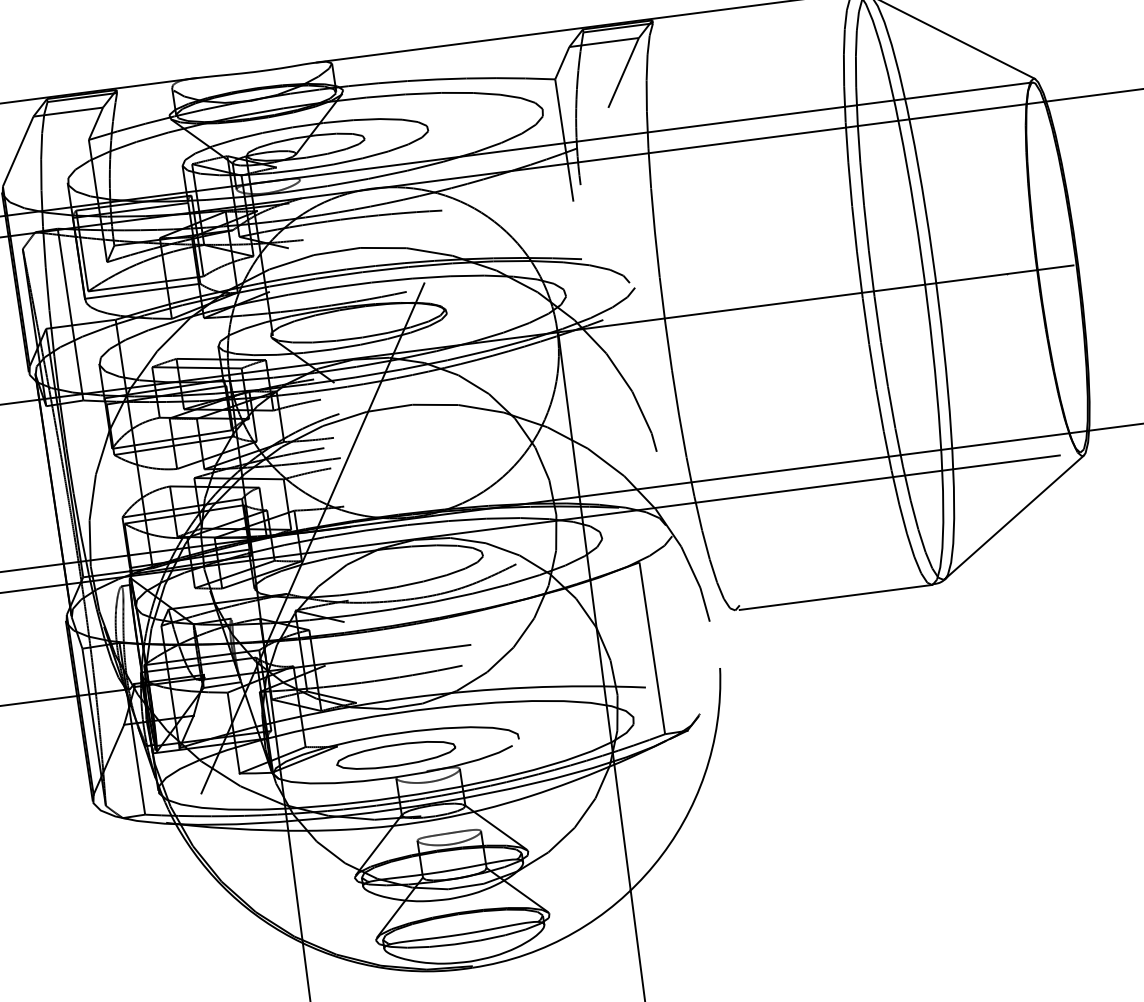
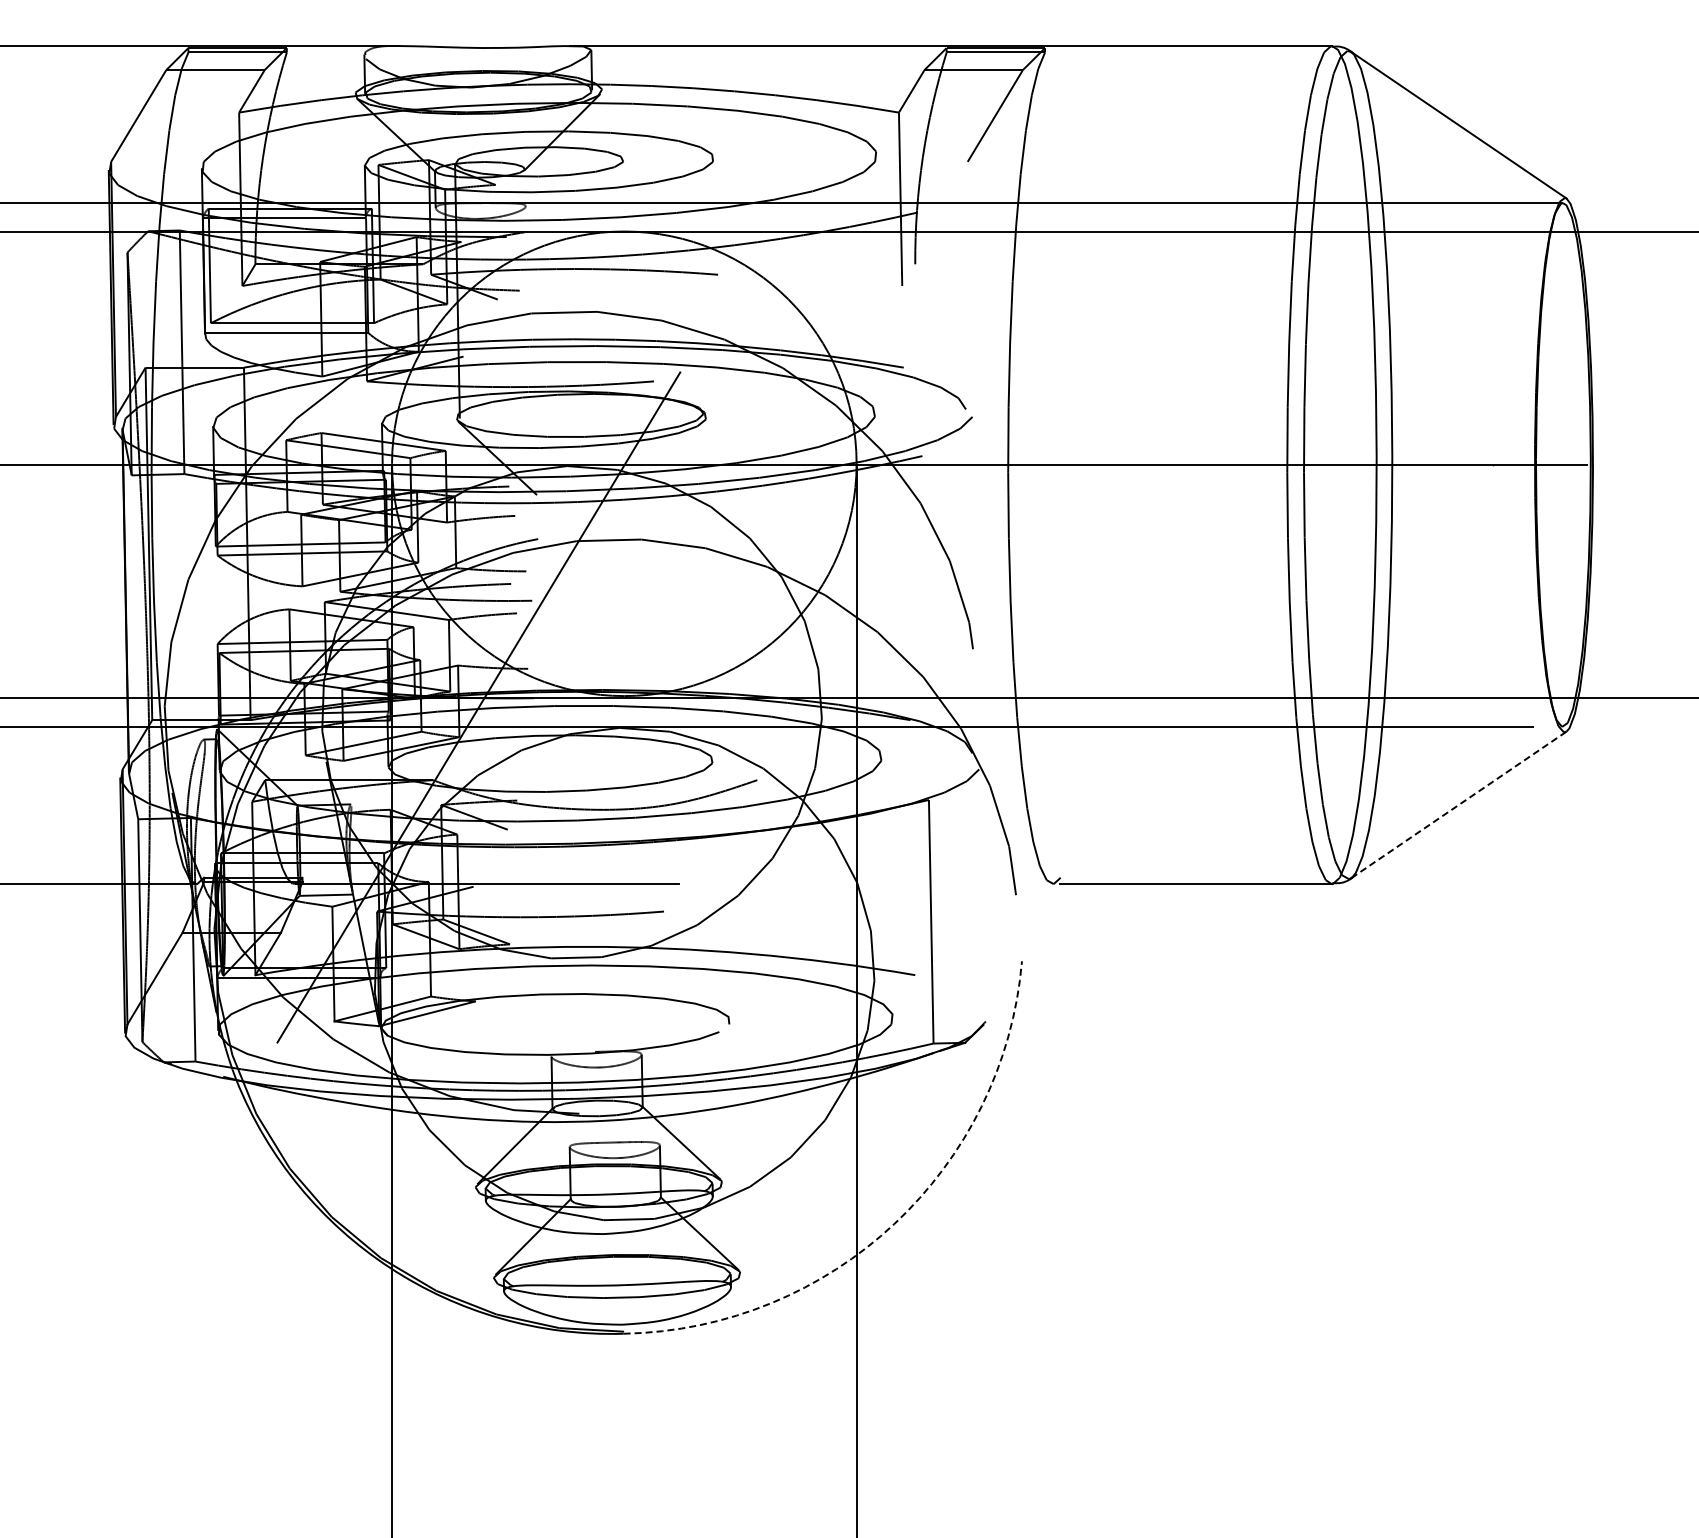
line: (1014, 516) -> (1459, 804), solid -> dashed
part: (396, 754) -> (555, 1023), removed
arc: (654, 865) -> (894, 1224), solid -> dashed

